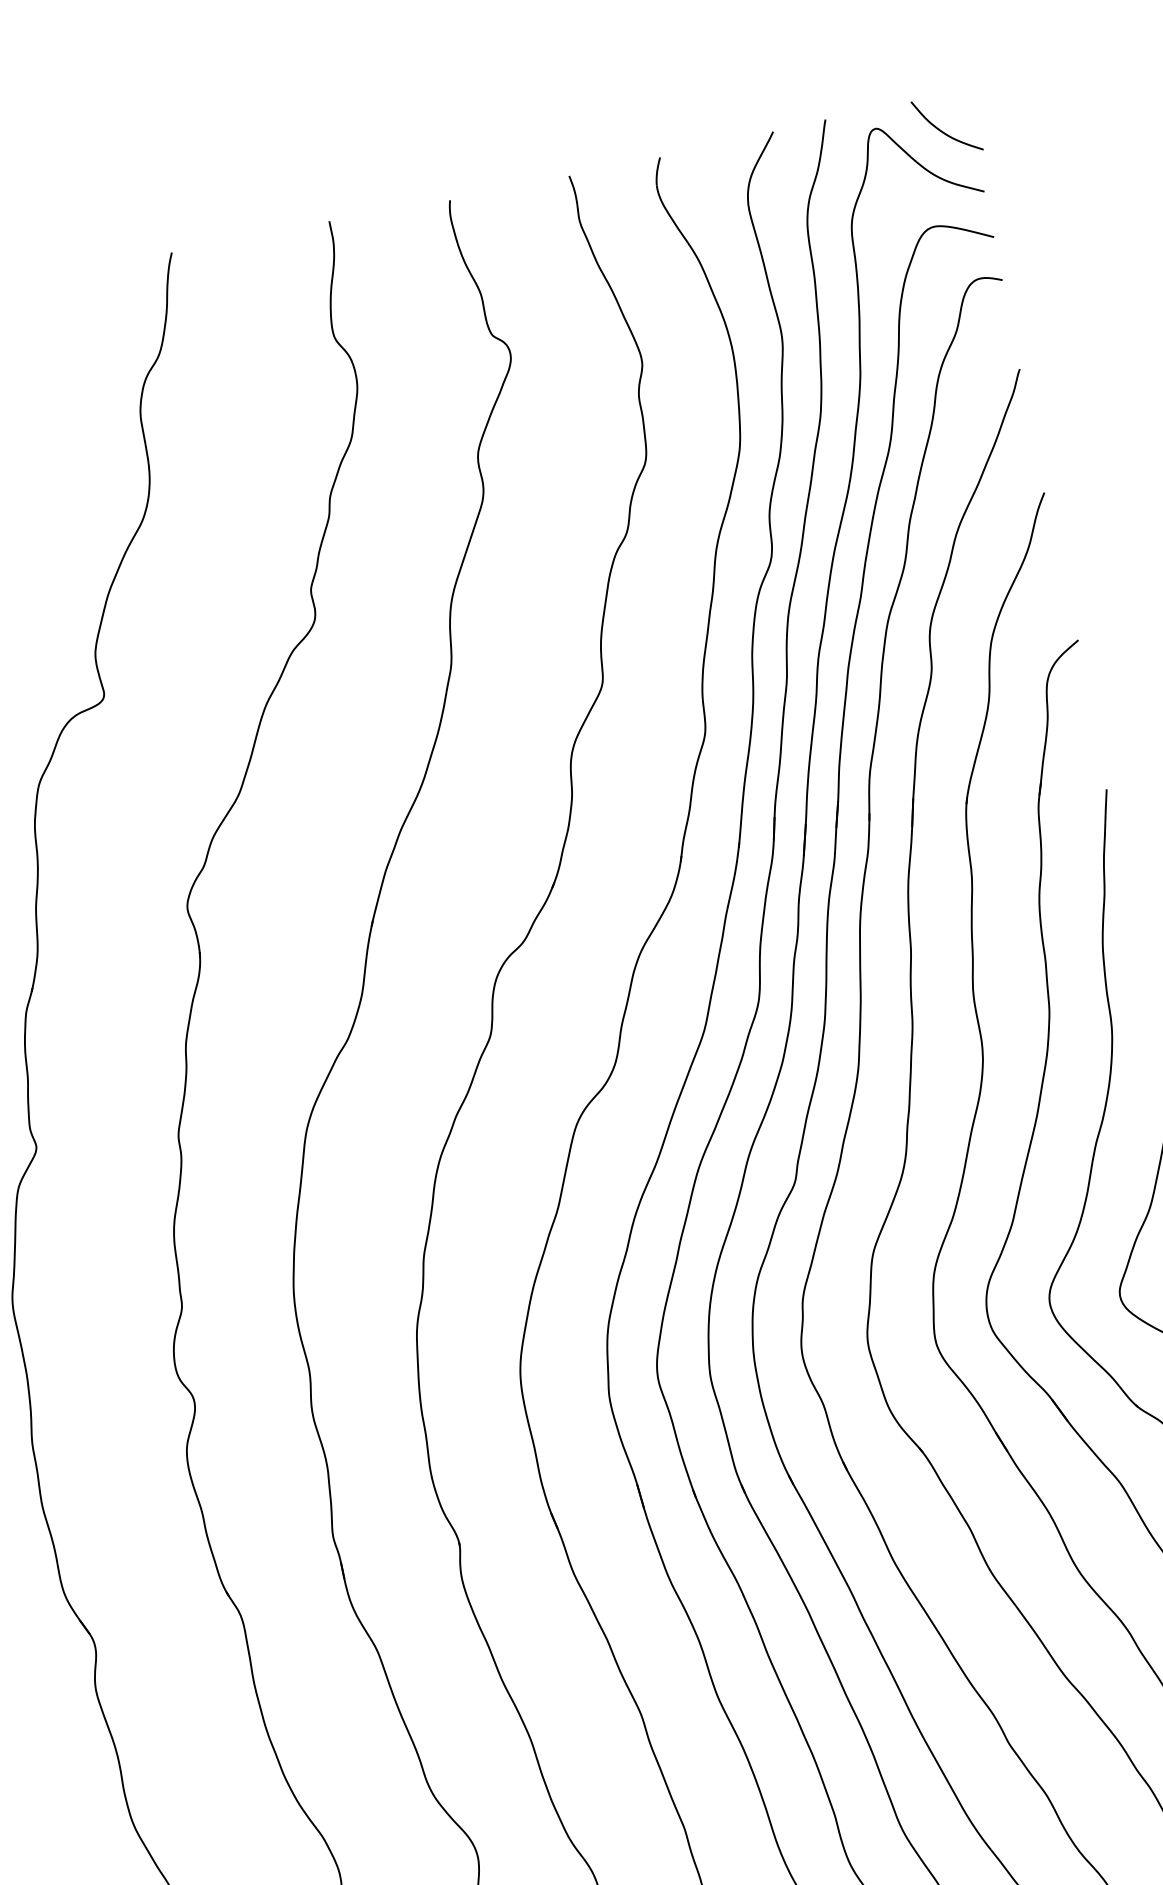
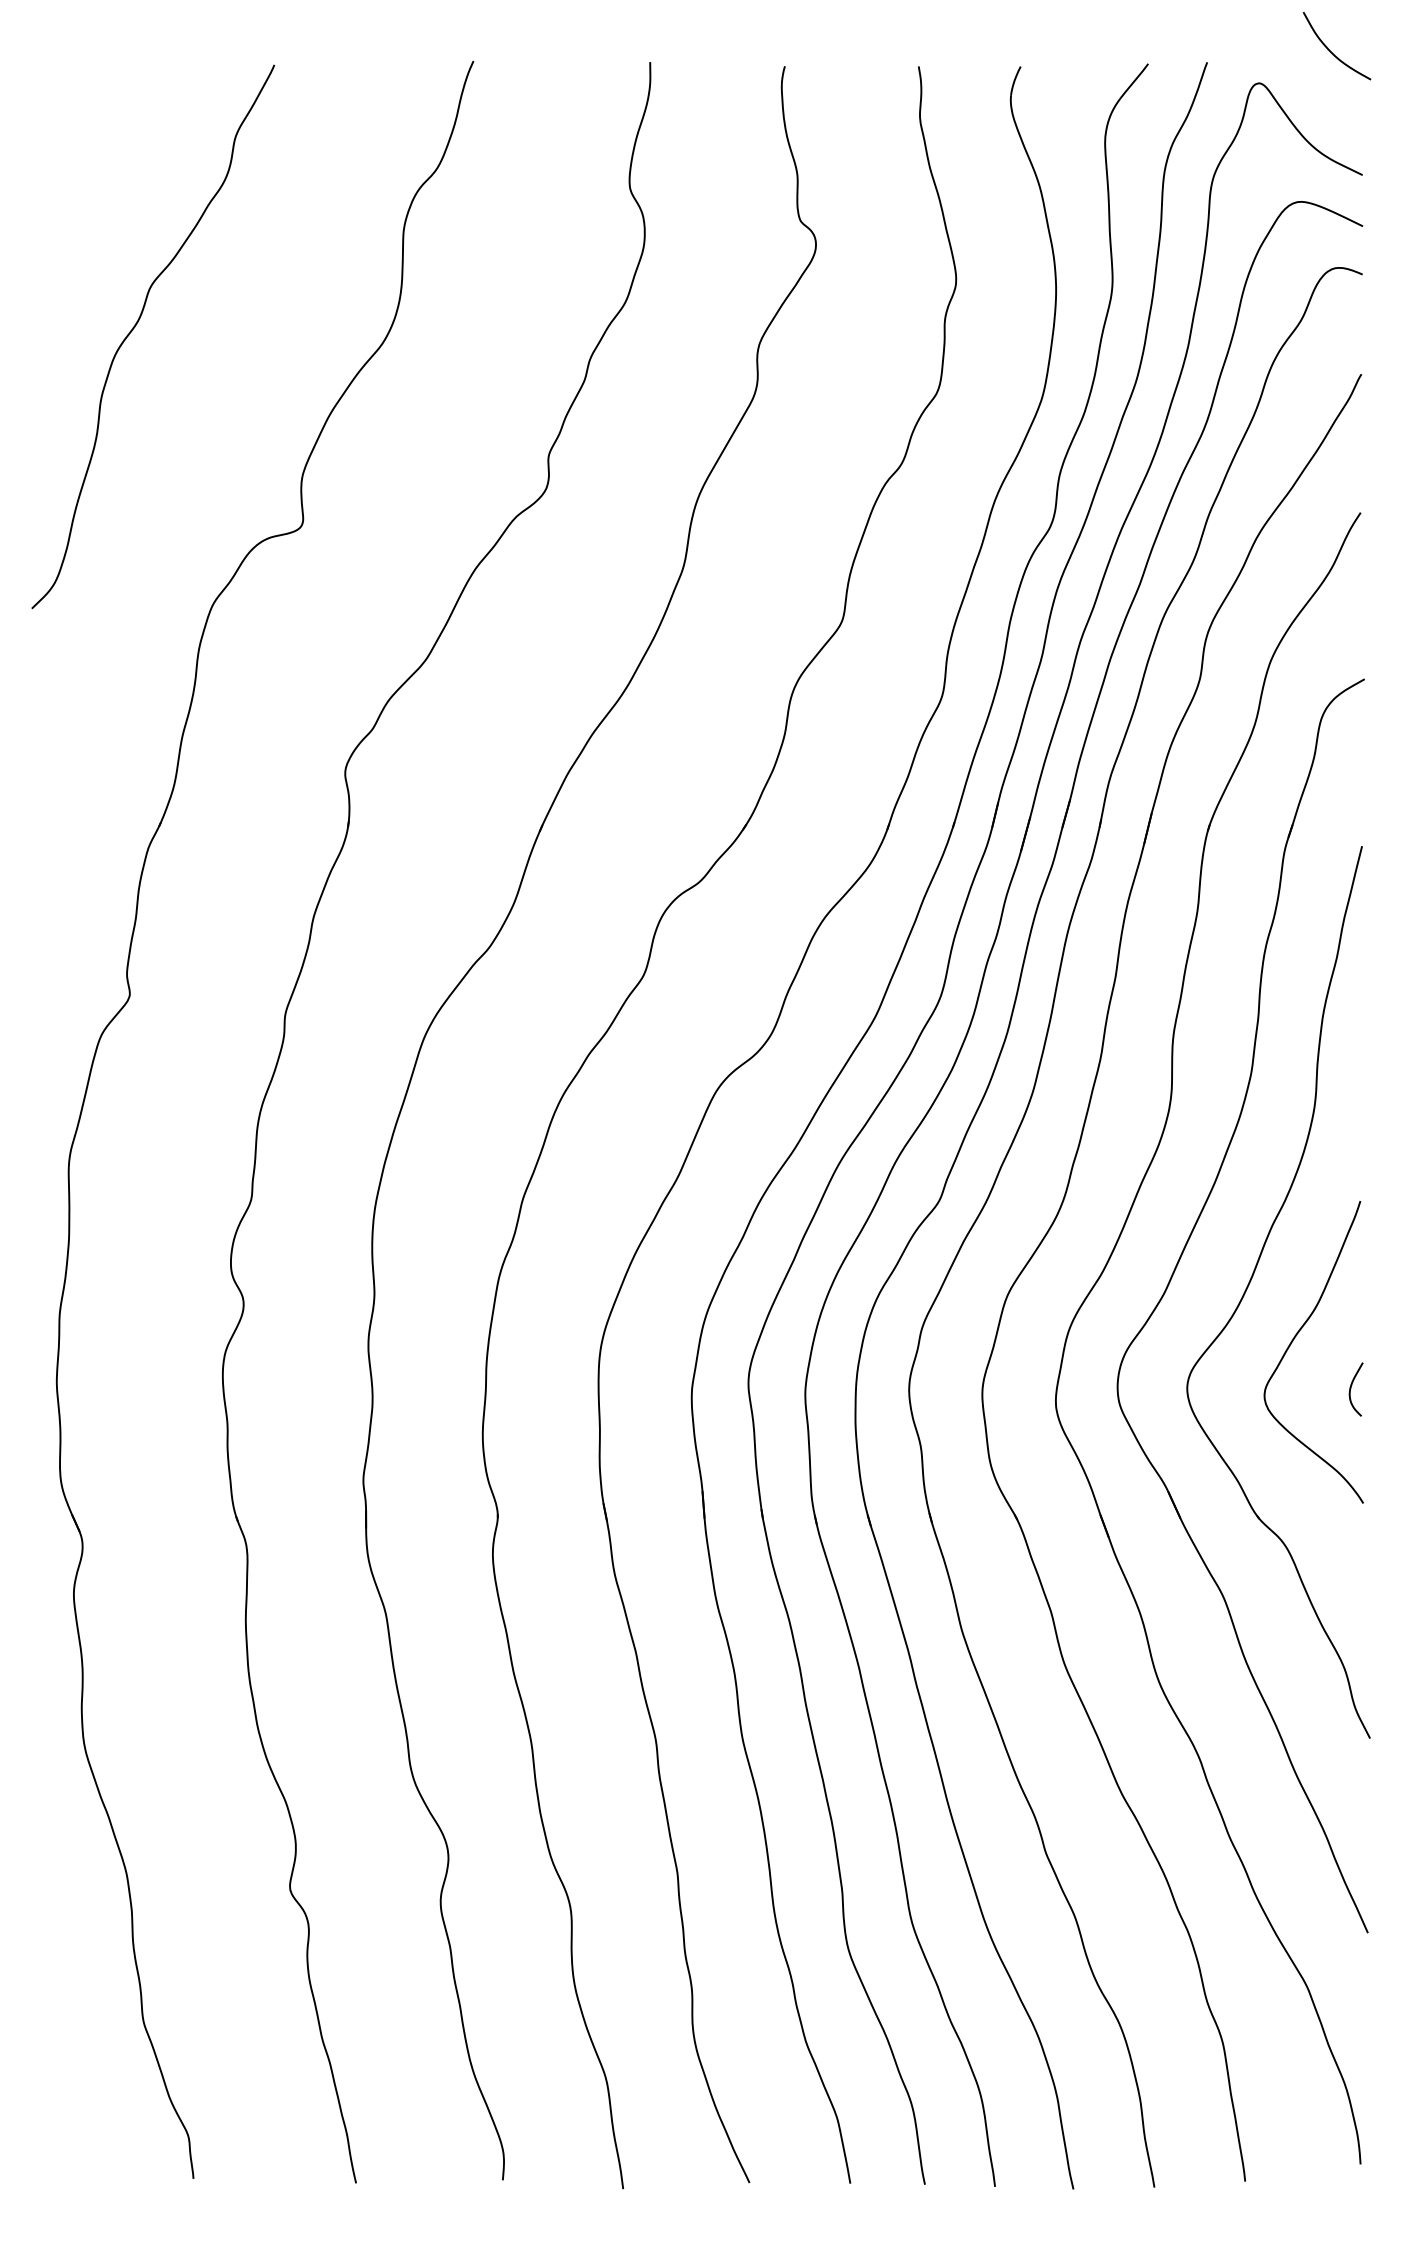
curve: (943, 131) -> (1331, 51), moved

